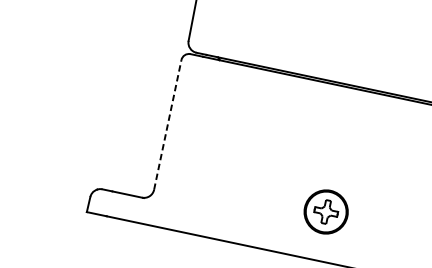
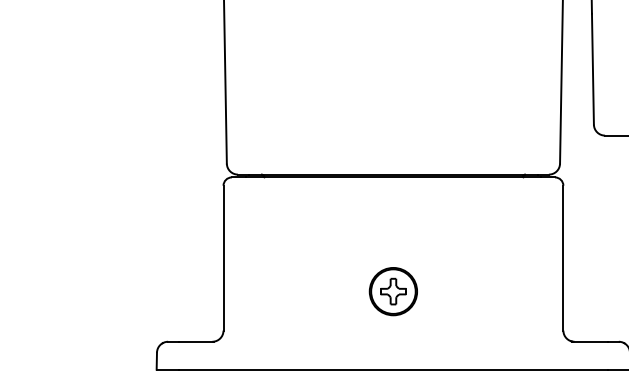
line: (167, 124) -> (223, 257), dashed -> solid
part: (325, 211) -> (392, 291), moved

